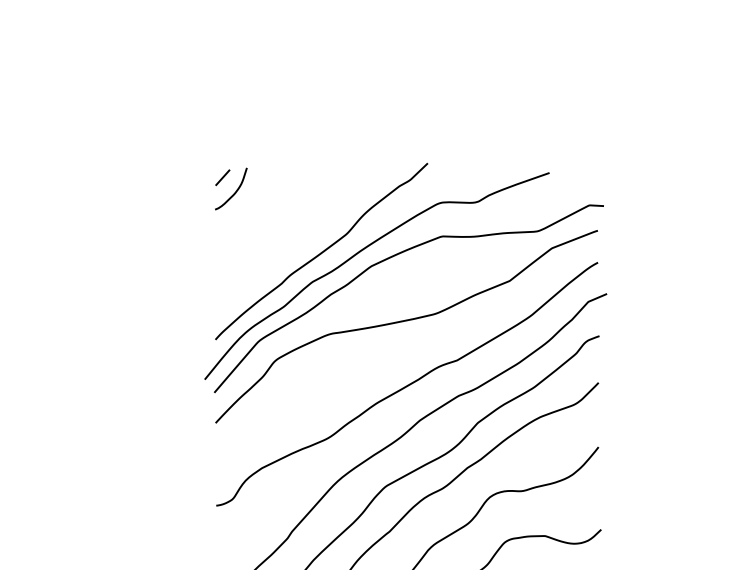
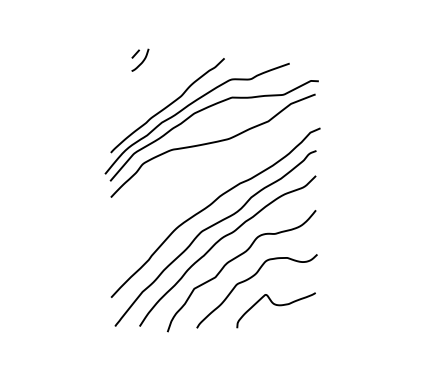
part: (231, 187) -> (140, 59), moved
curve: (407, 383) -> (213, 176), removed

